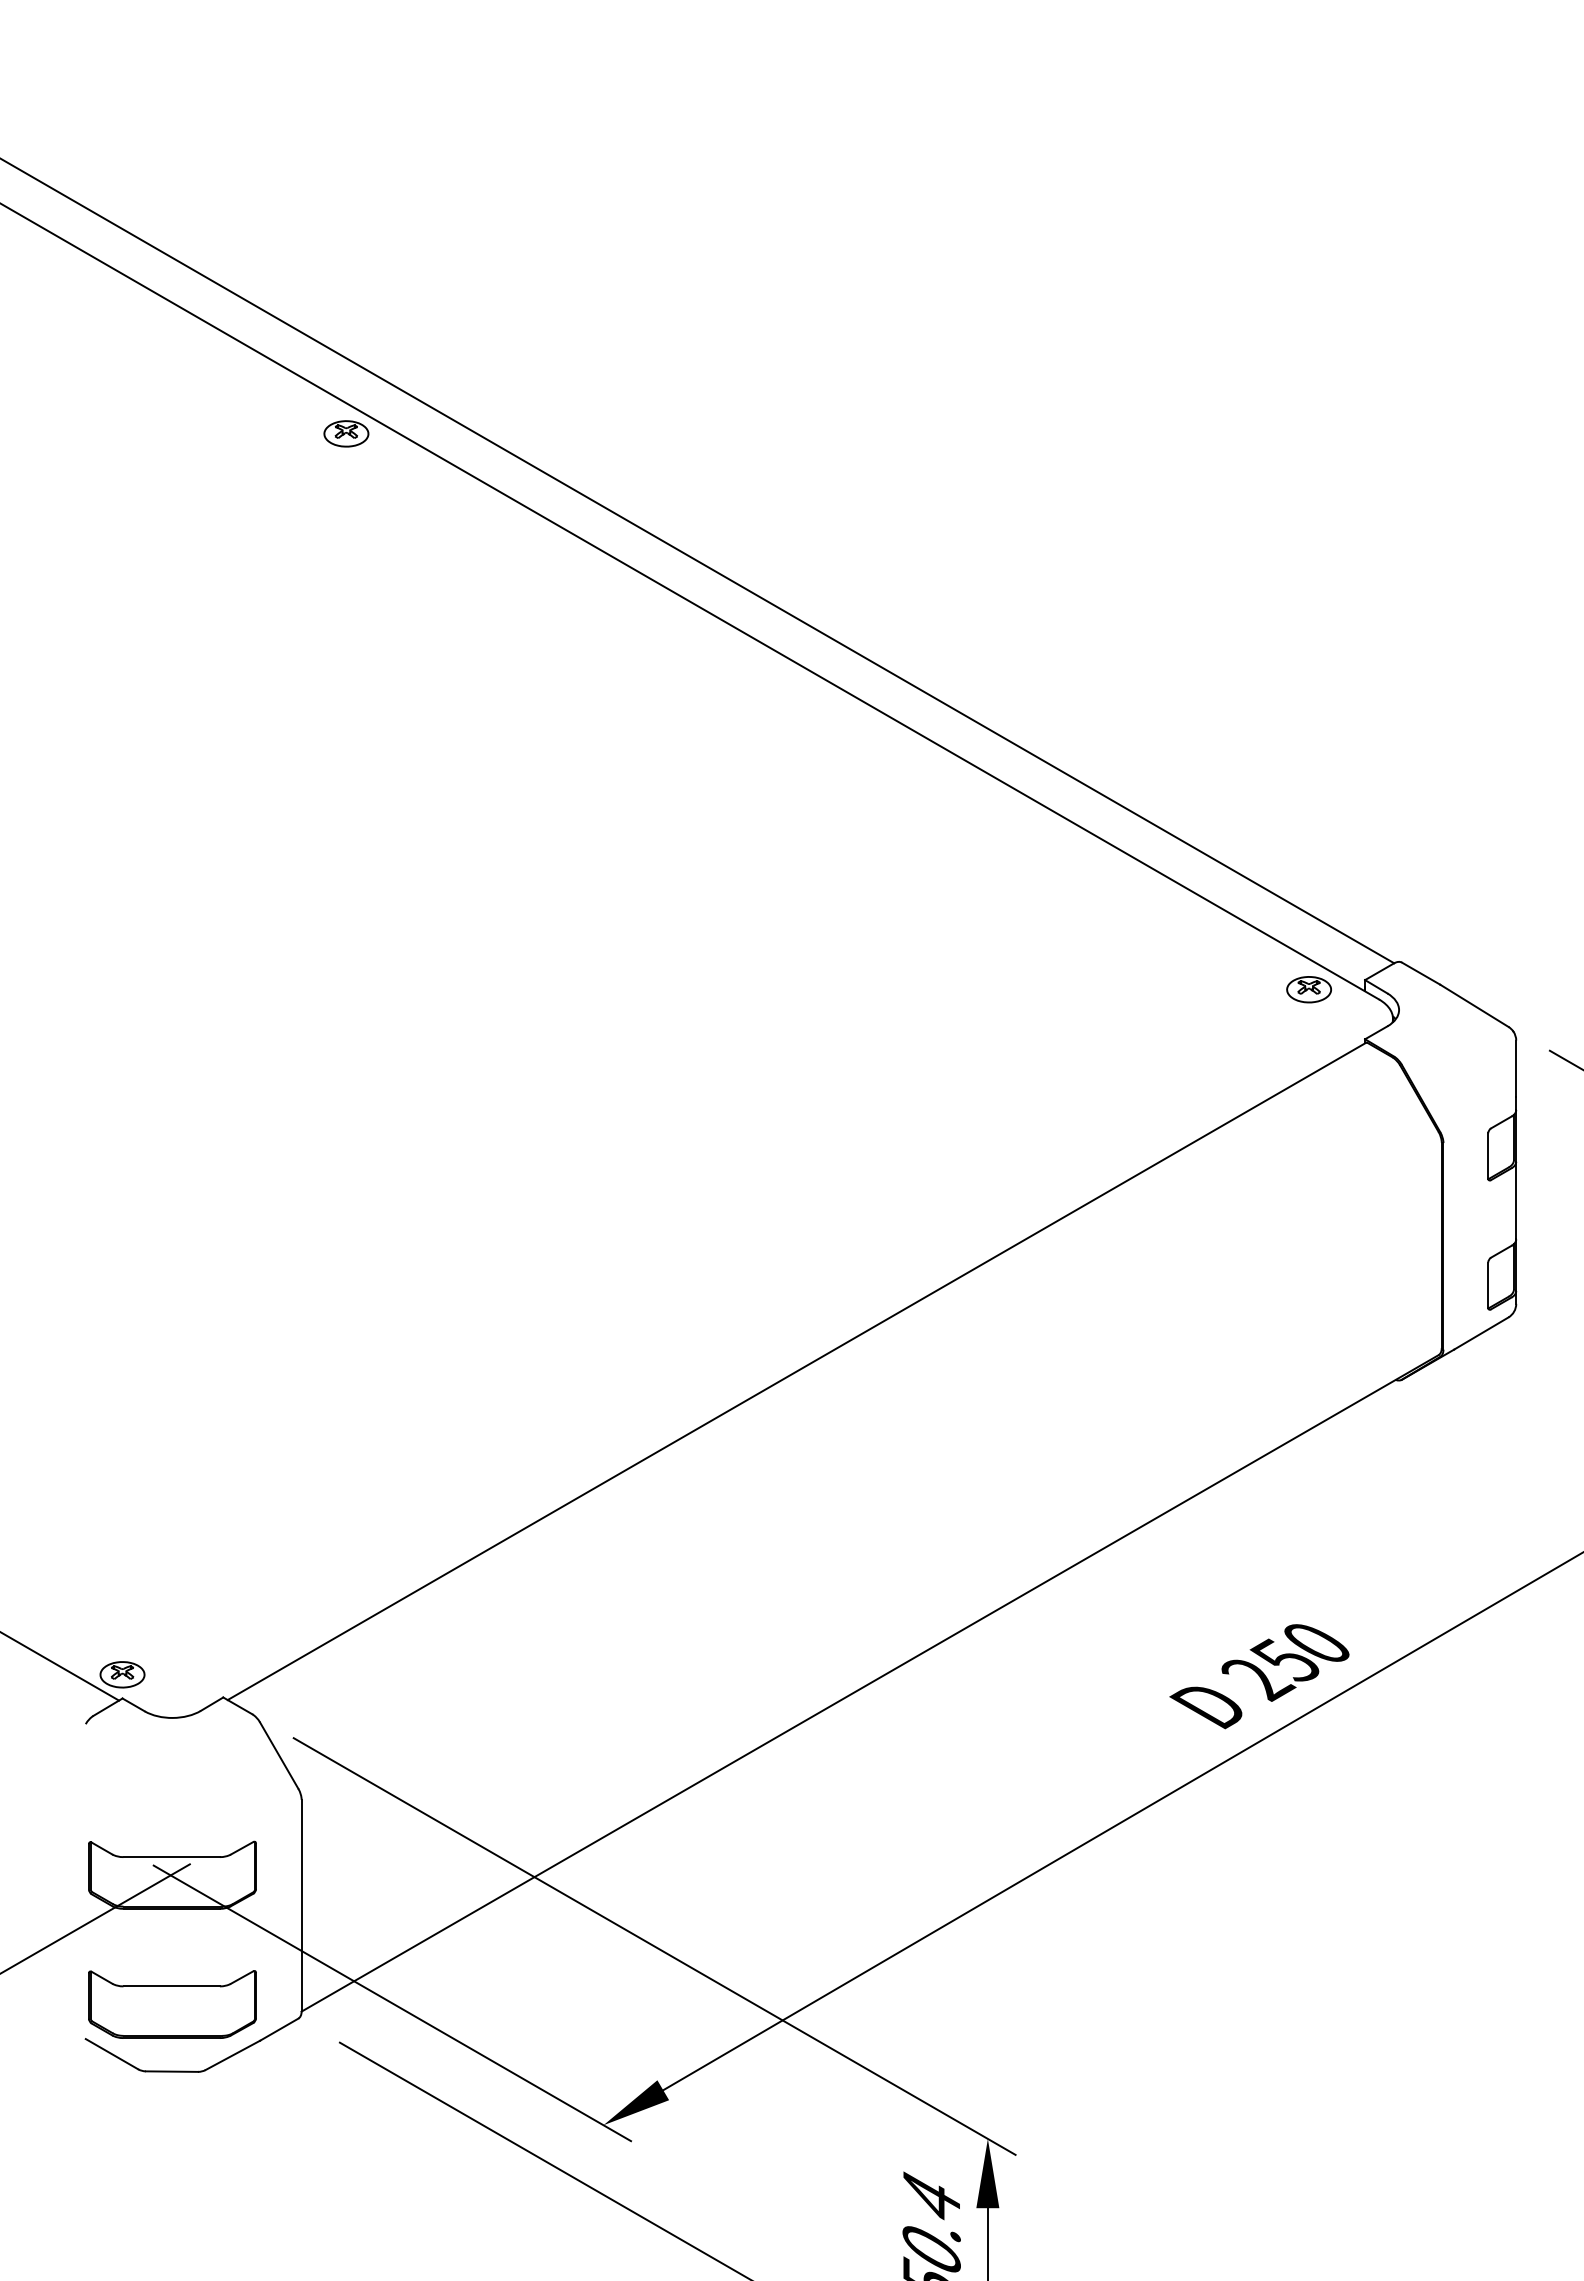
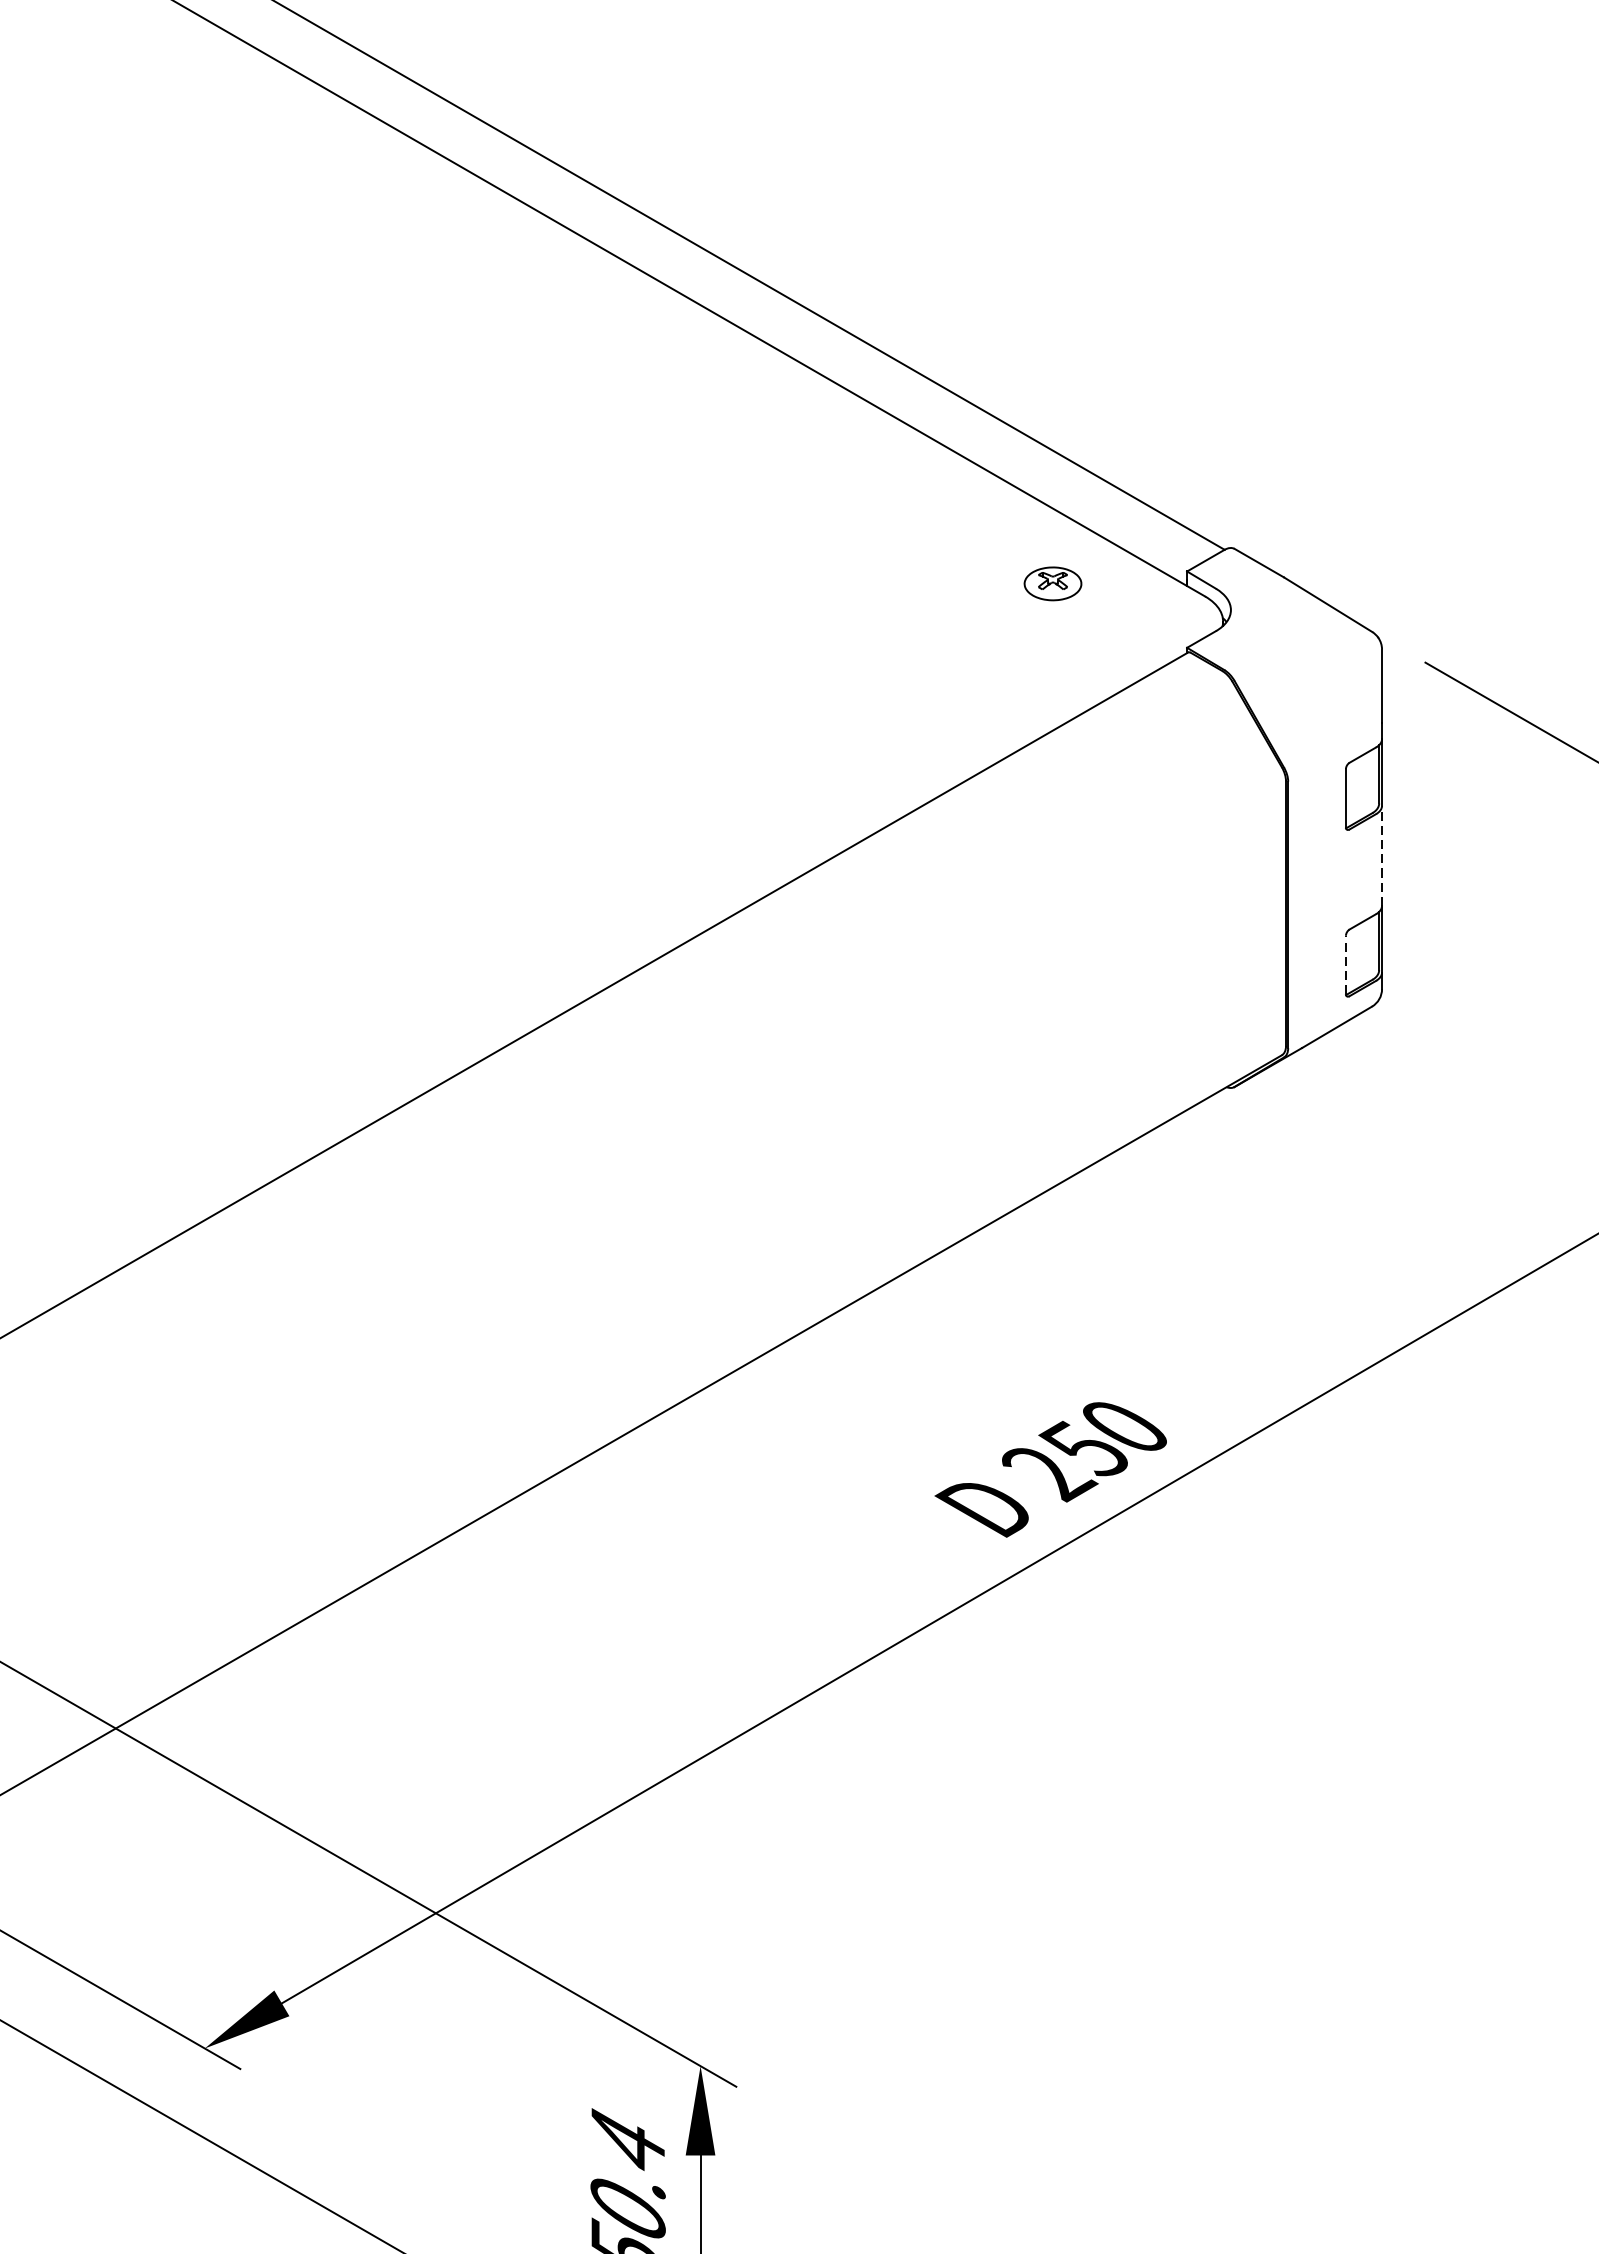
part: (1308, 989) -> (1052, 583), moved
line: (1516, 1200) -> (1382, 855), solid -> dashed
line: (1488, 1285) -> (1346, 965), solid -> dashed

